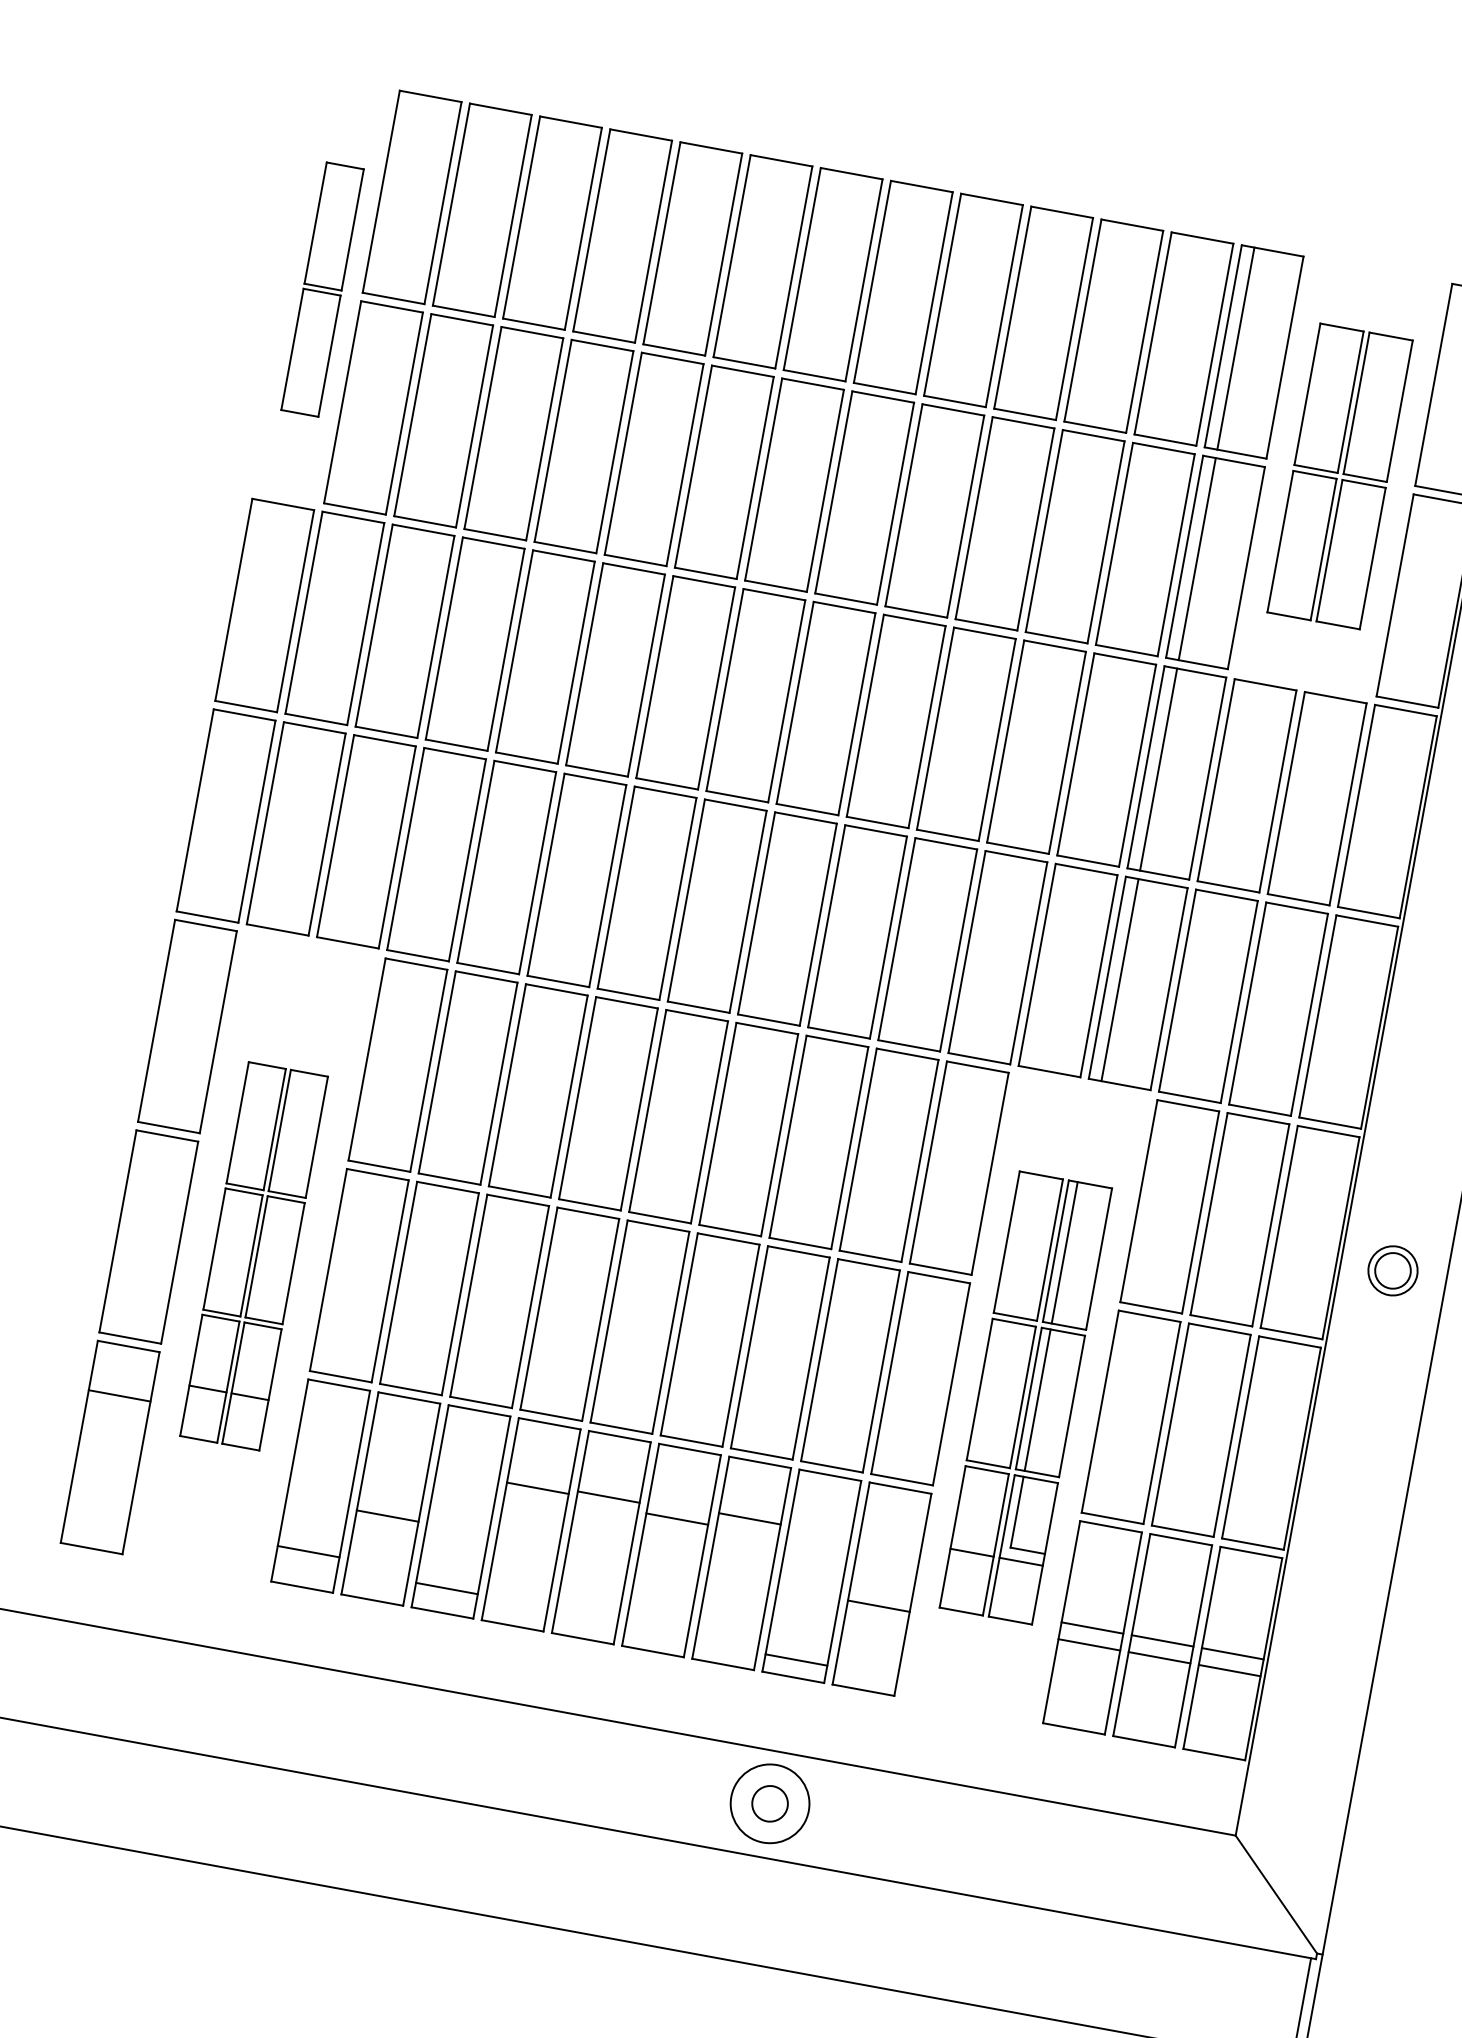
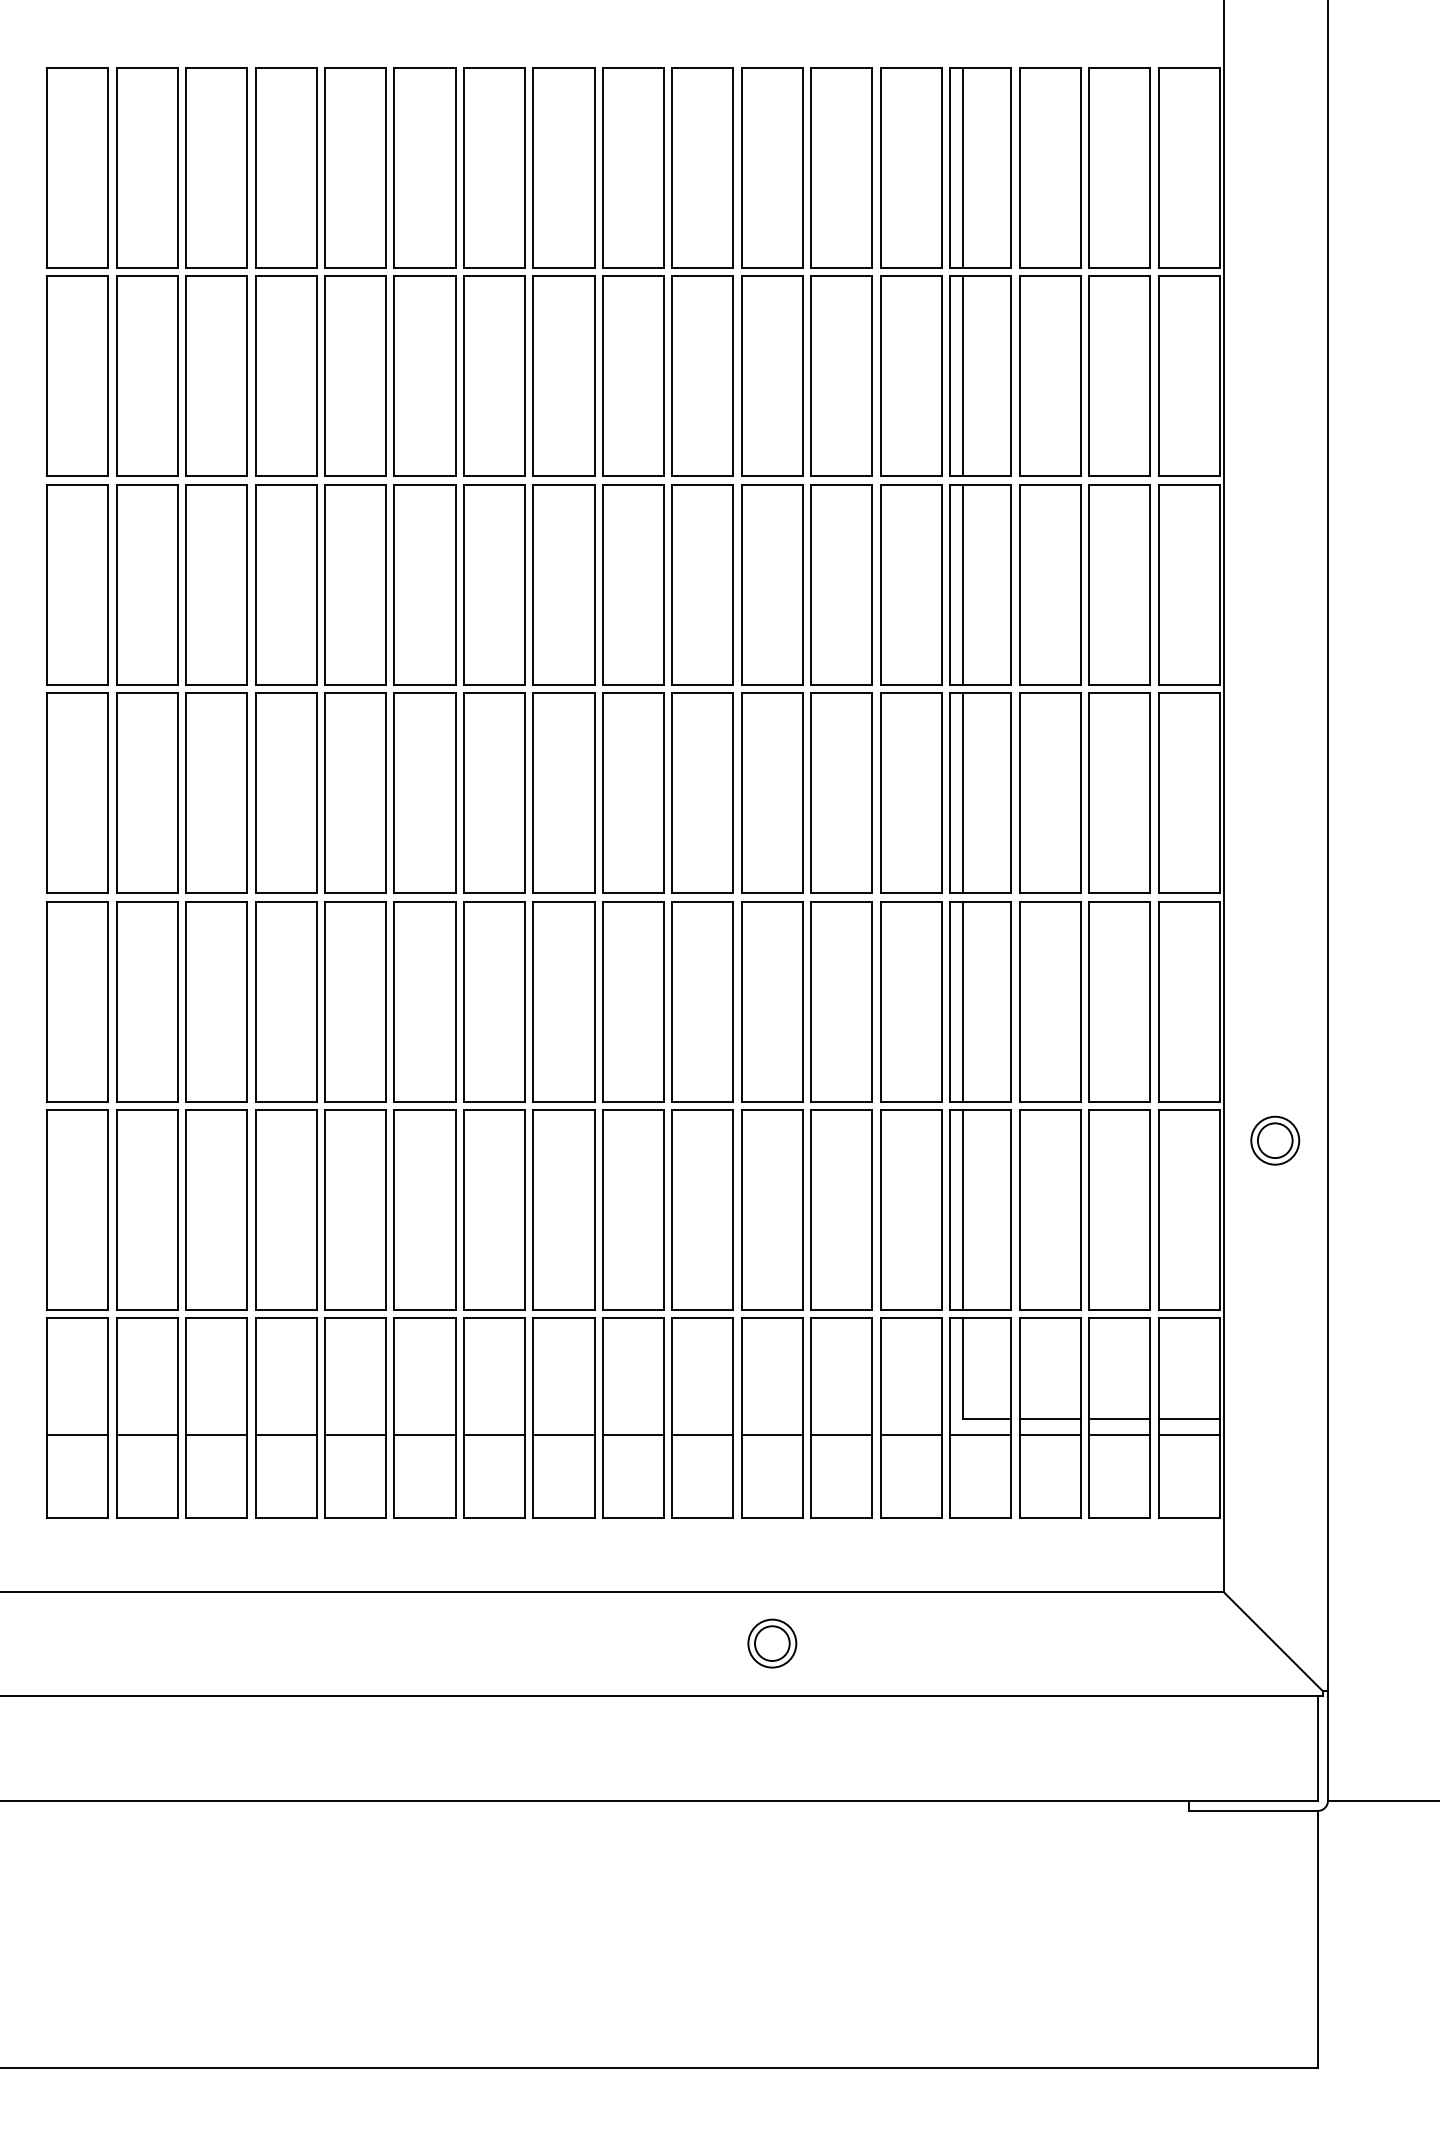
part: (322, 288) -> (77, 271), size x1.67
part: (1339, 475) -> (1084, 271), size x1.43
part: (253, 1255) -> (181, 1209), size x1.67
part: (1393, 1270) -> (1275, 1140), moved
line: (119, 1396) -> (77, 1435), moved
part: (1025, 1397) -> (945, 1209), size x1.43
line: (537, 1488) -> (494, 1435), moved
line: (608, 1497) -> (563, 1435), moved
line: (677, 1519) -> (633, 1435), moved
line: (749, 1519) -> (702, 1435), moved
line: (307, 1551) -> (285, 1435), moved
line: (446, 1588) -> (424, 1435), moved
line: (795, 1660) -> (771, 1435), moved
circle: (770, 1803) -> (772, 1643), size x0.62

